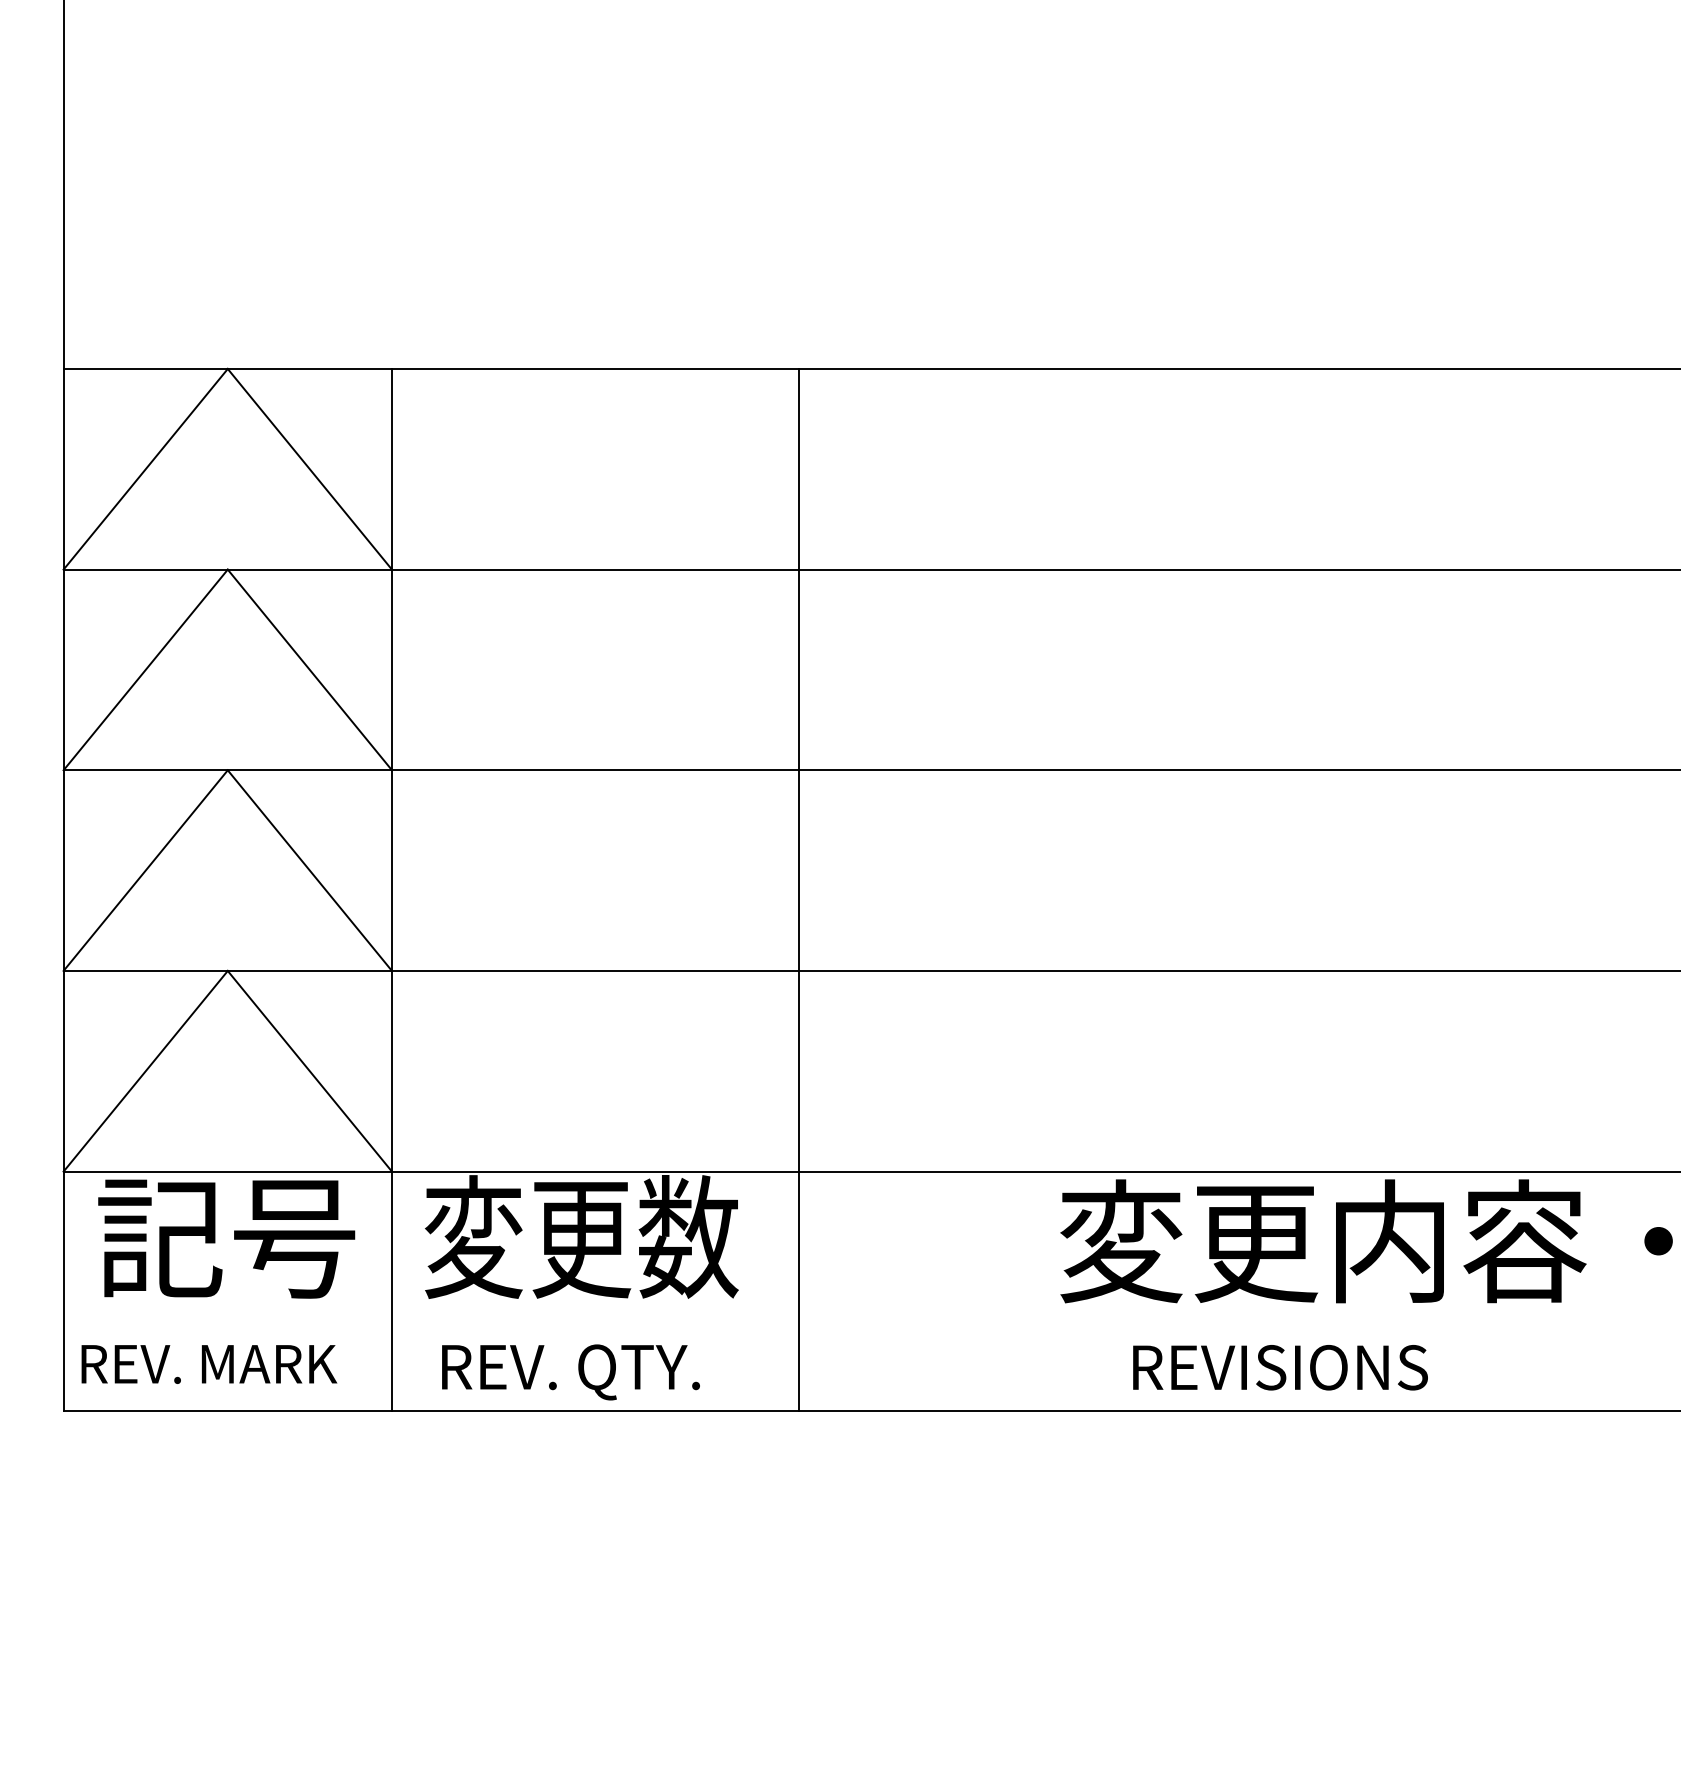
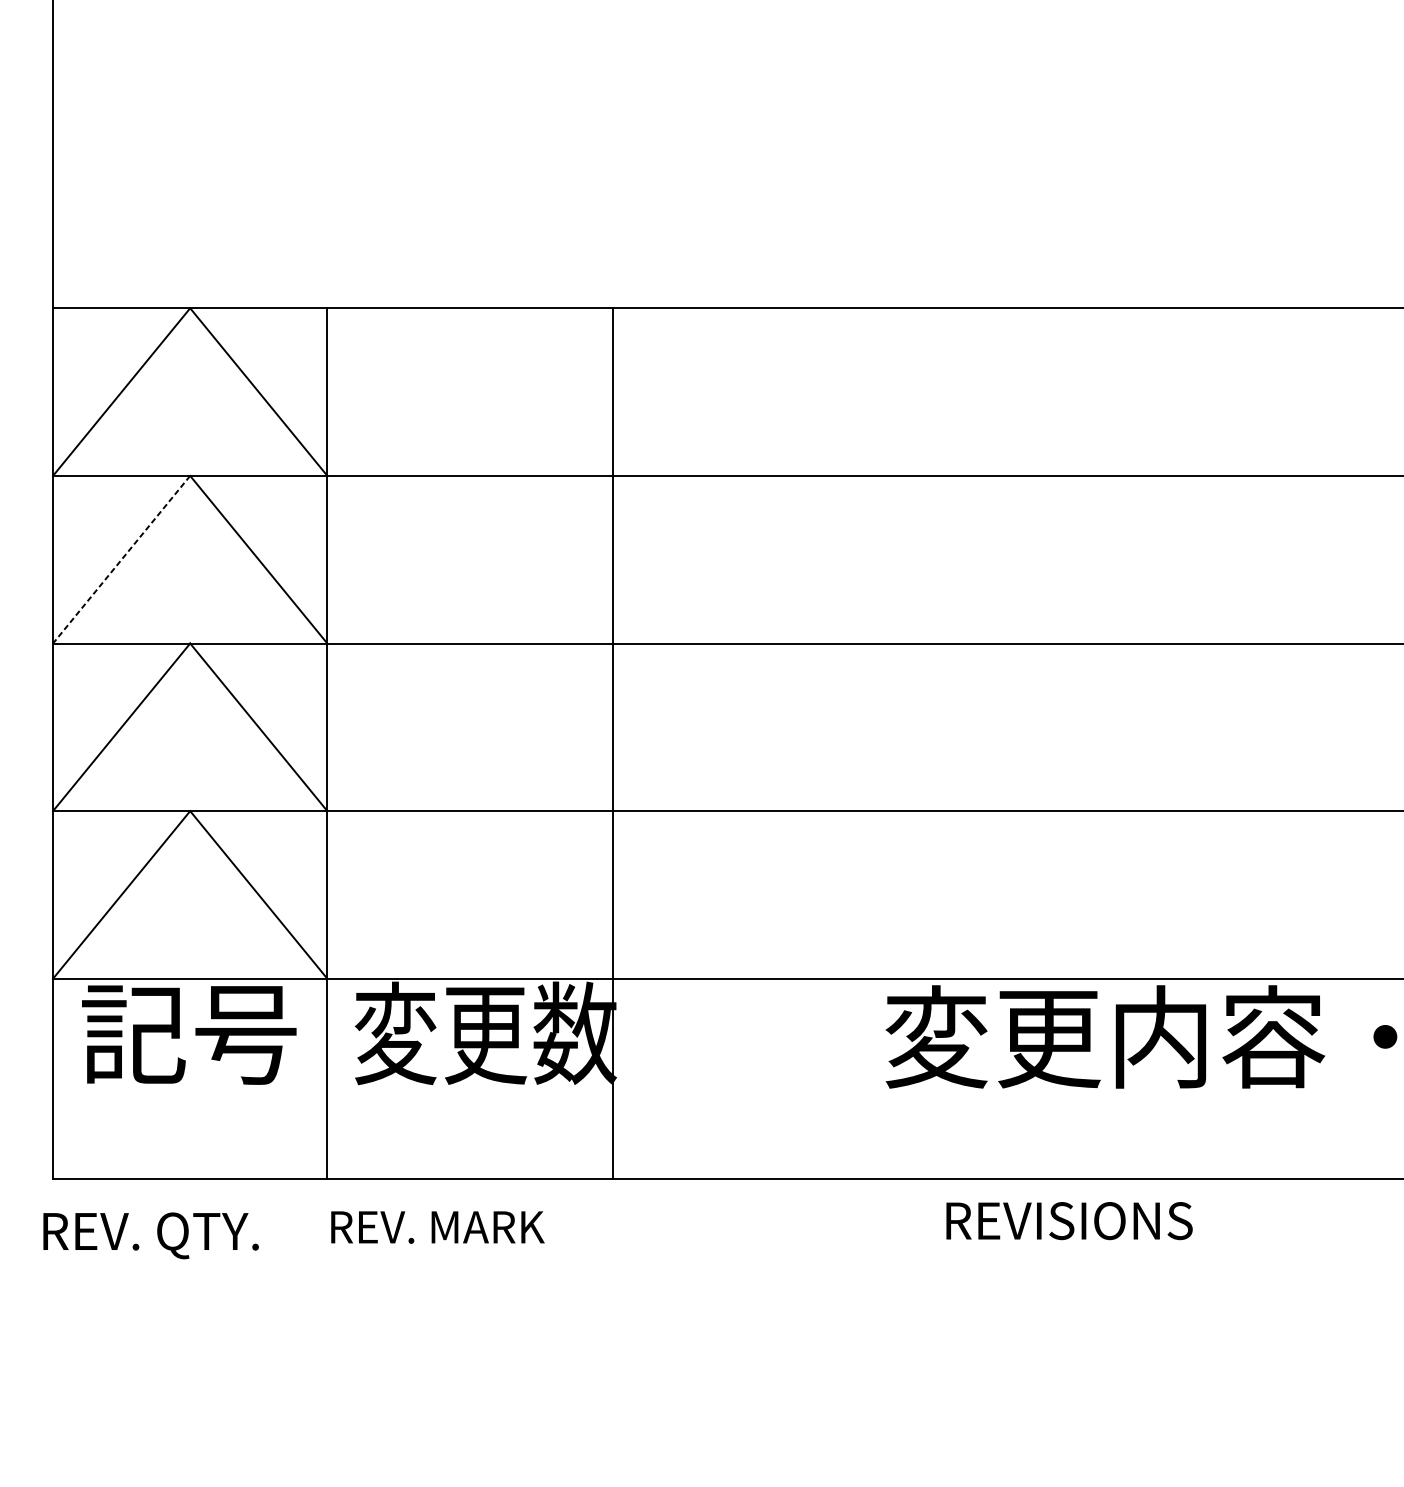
line: (145, 669) -> (121, 559), solid -> dashed
line: (798, 889) -> (612, 743), moved
text: (209, 1364) -> (438, 1227), moved
text: (1280, 1367) -> (1069, 1220), moved
text: (570, 1372) -> (150, 1235), moved

